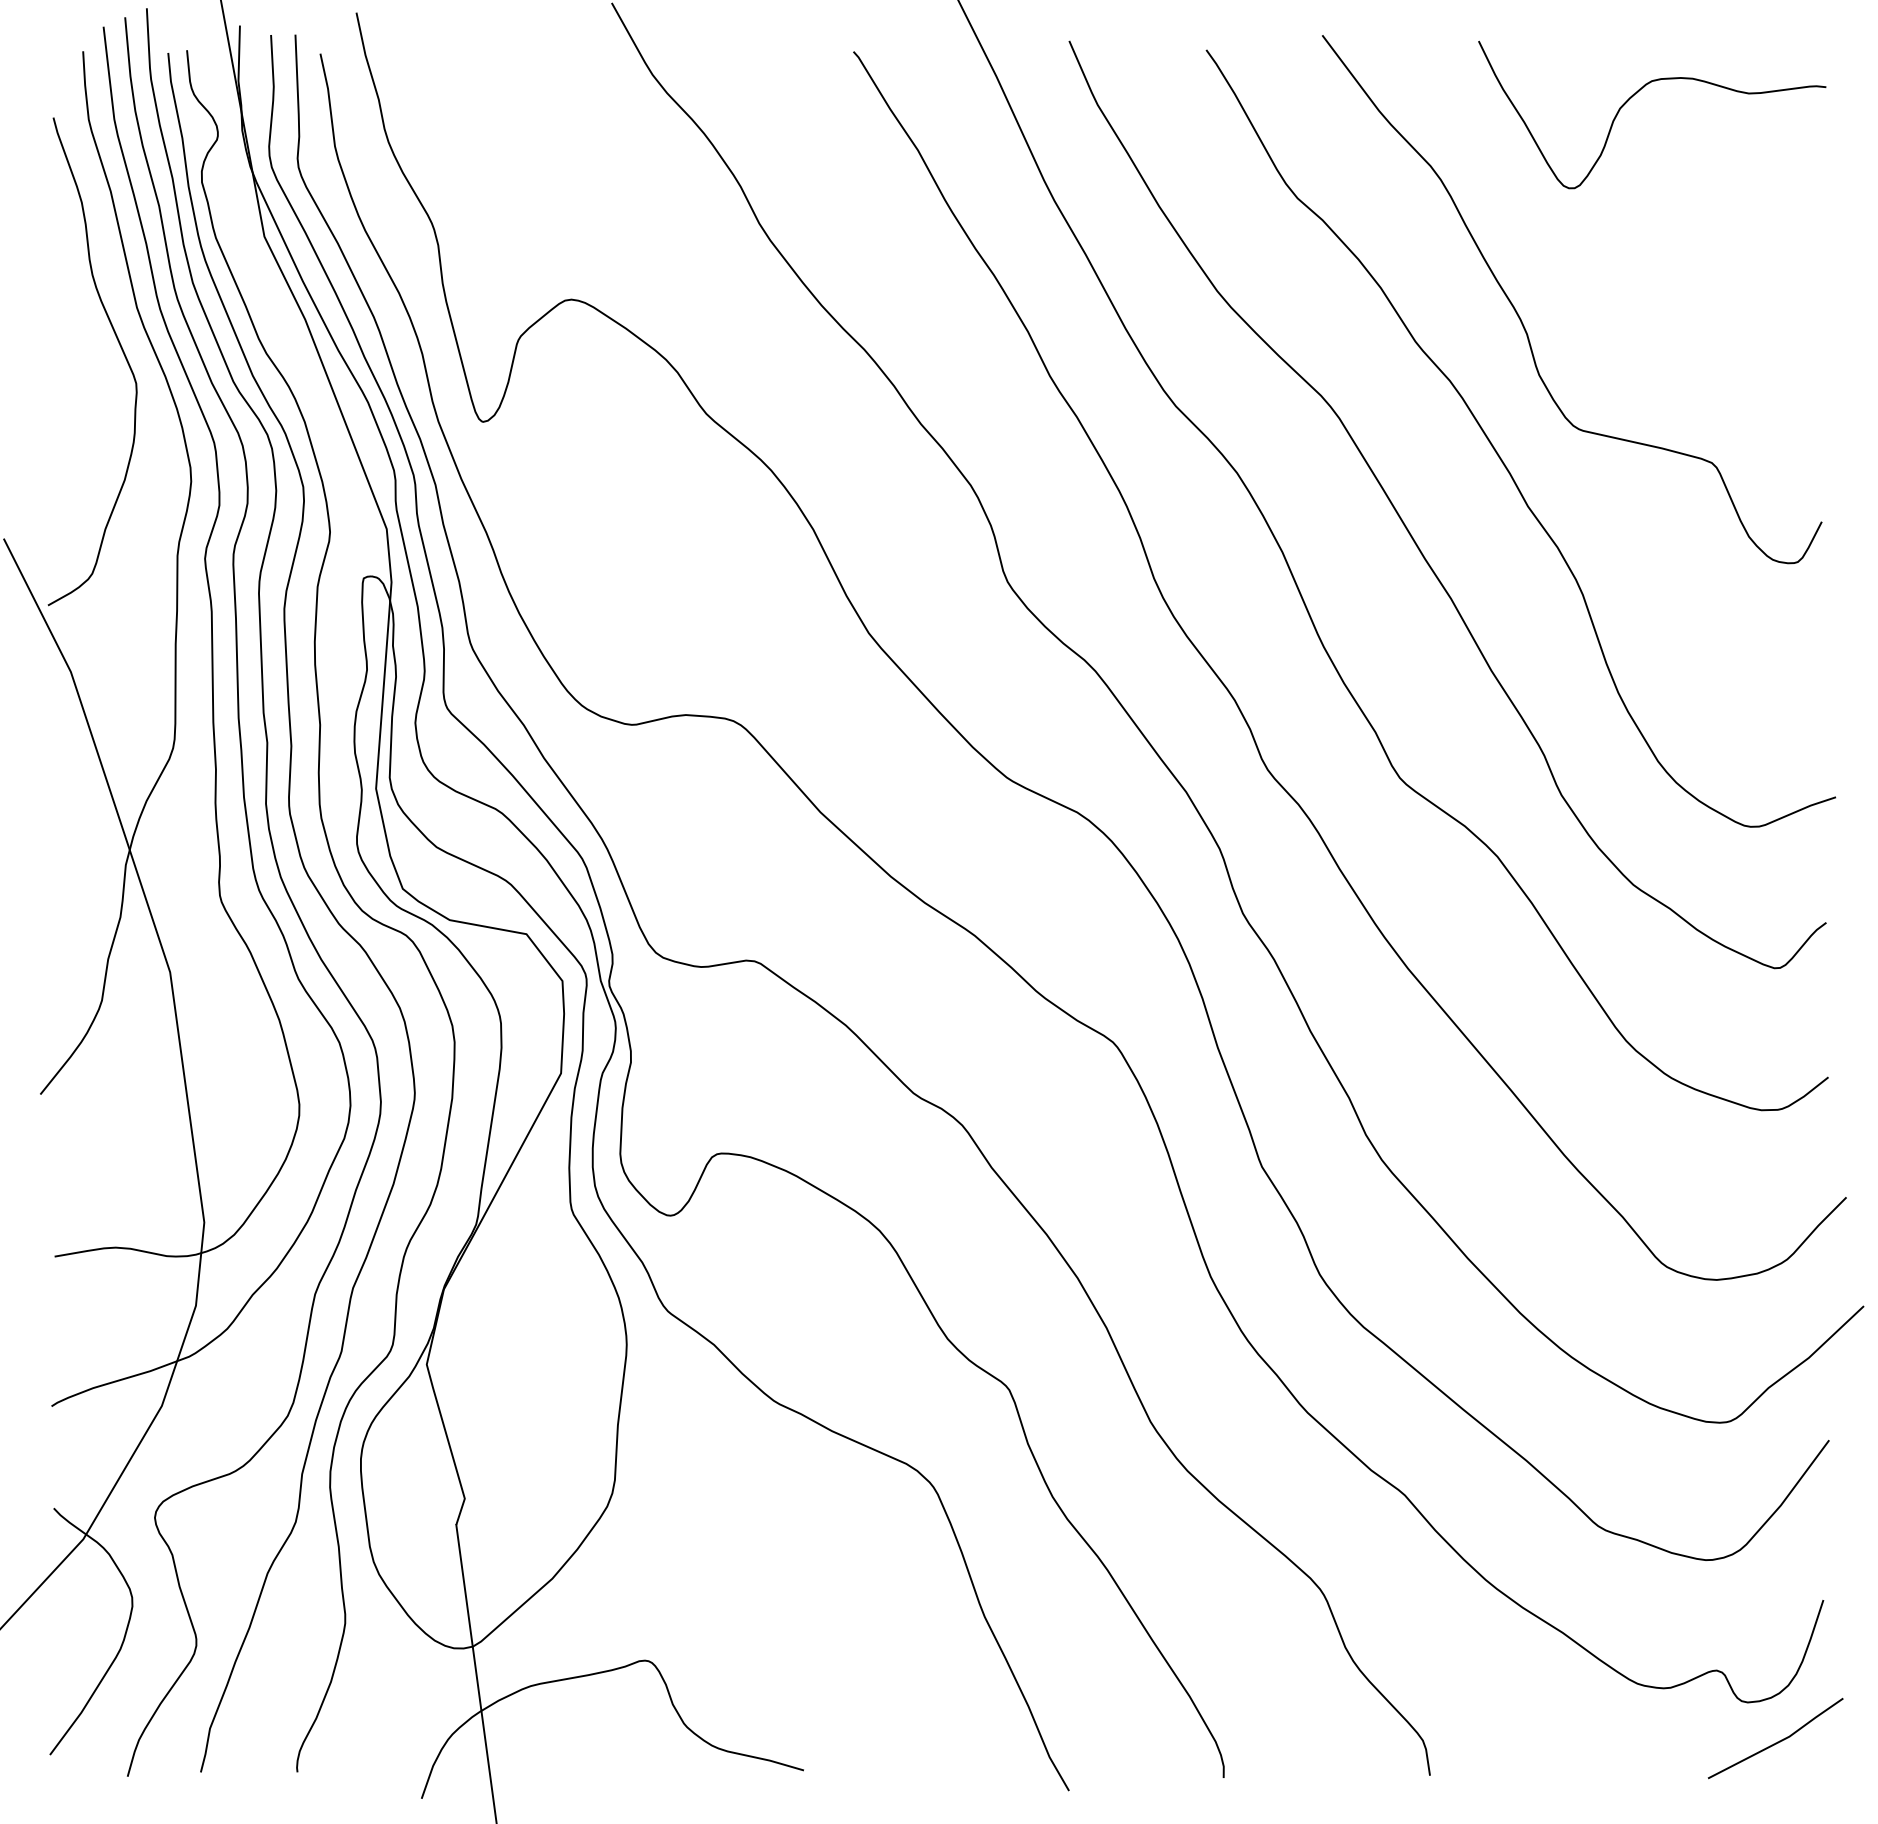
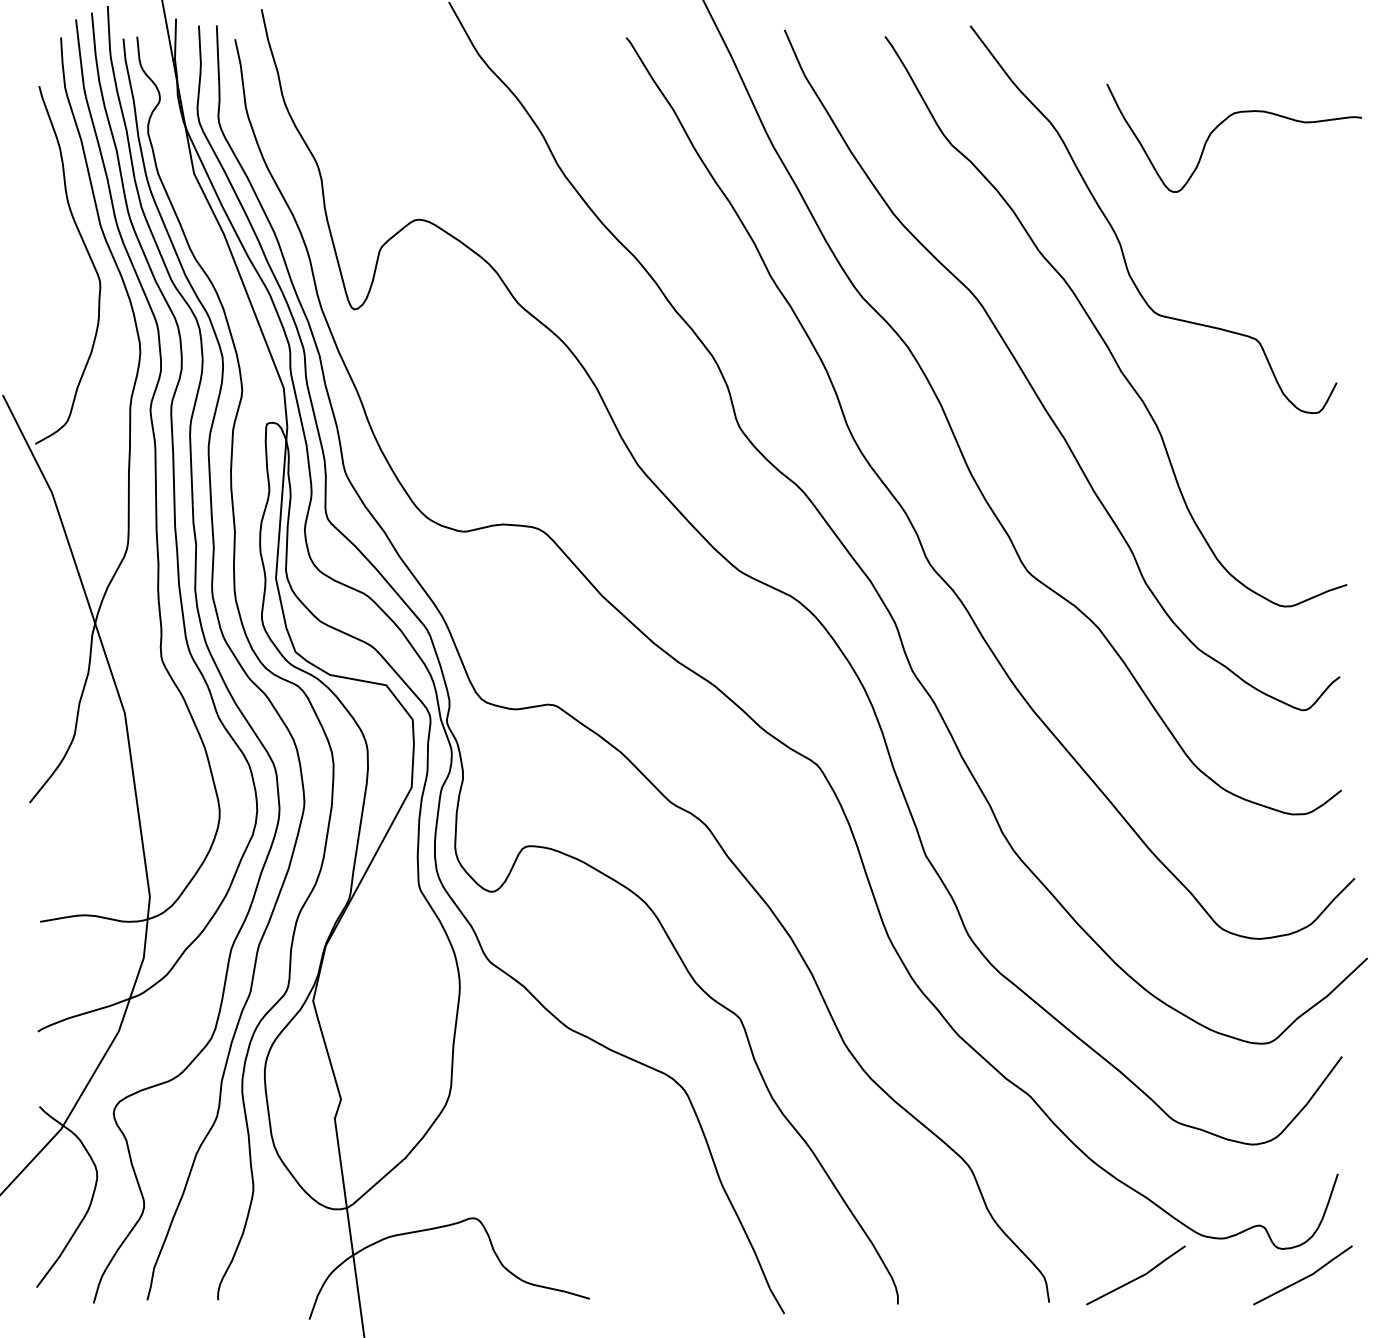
curve: (1634, 96) -> (1221, 124), moved
line: (1548, 1741) -> (1136, 1277), added

